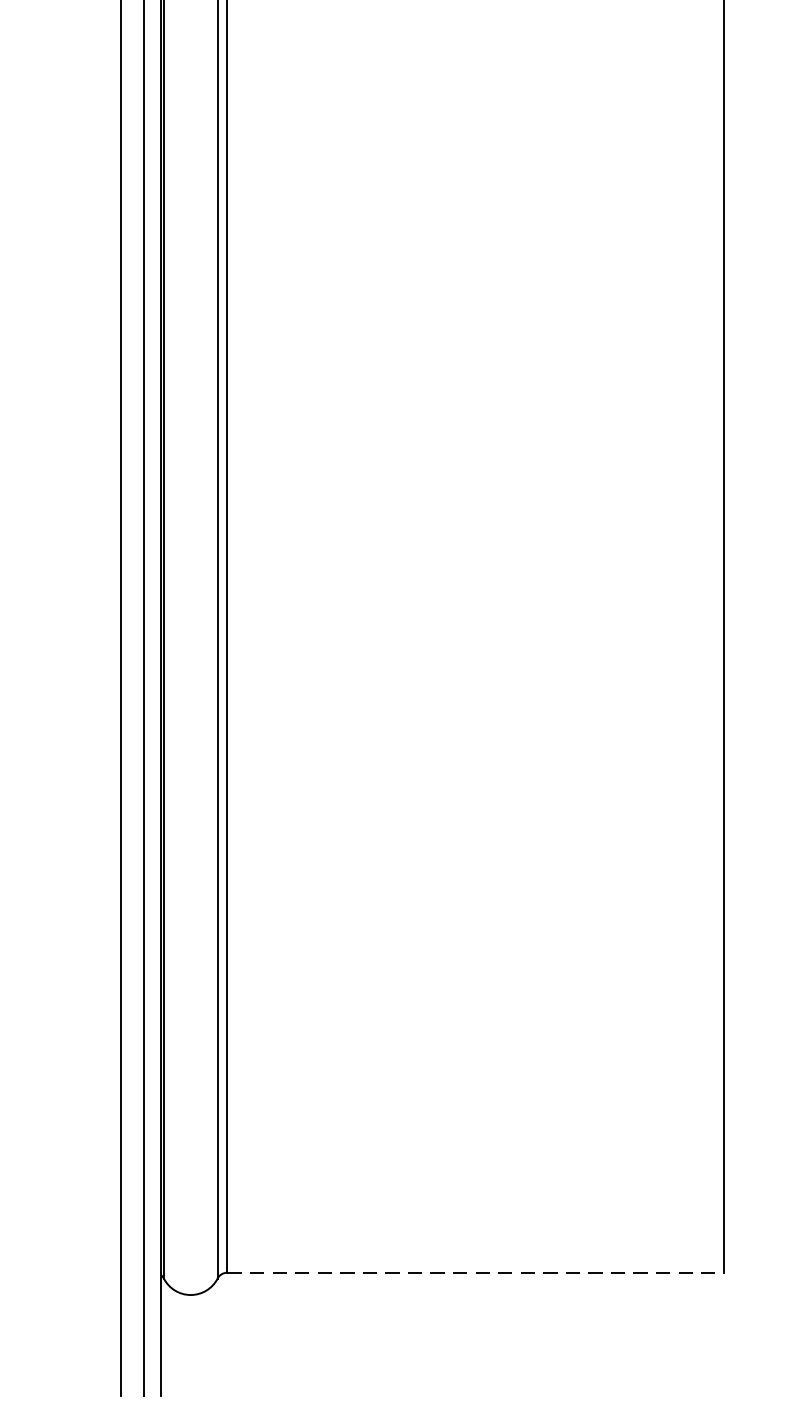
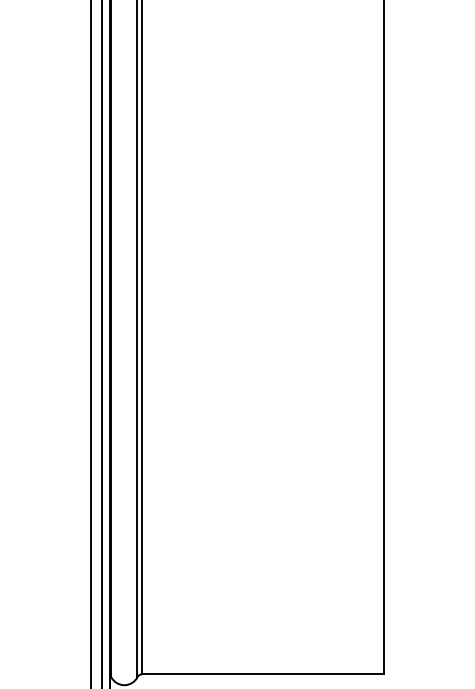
line: (475, 1273) -> (263, 674), dashed -> solid

